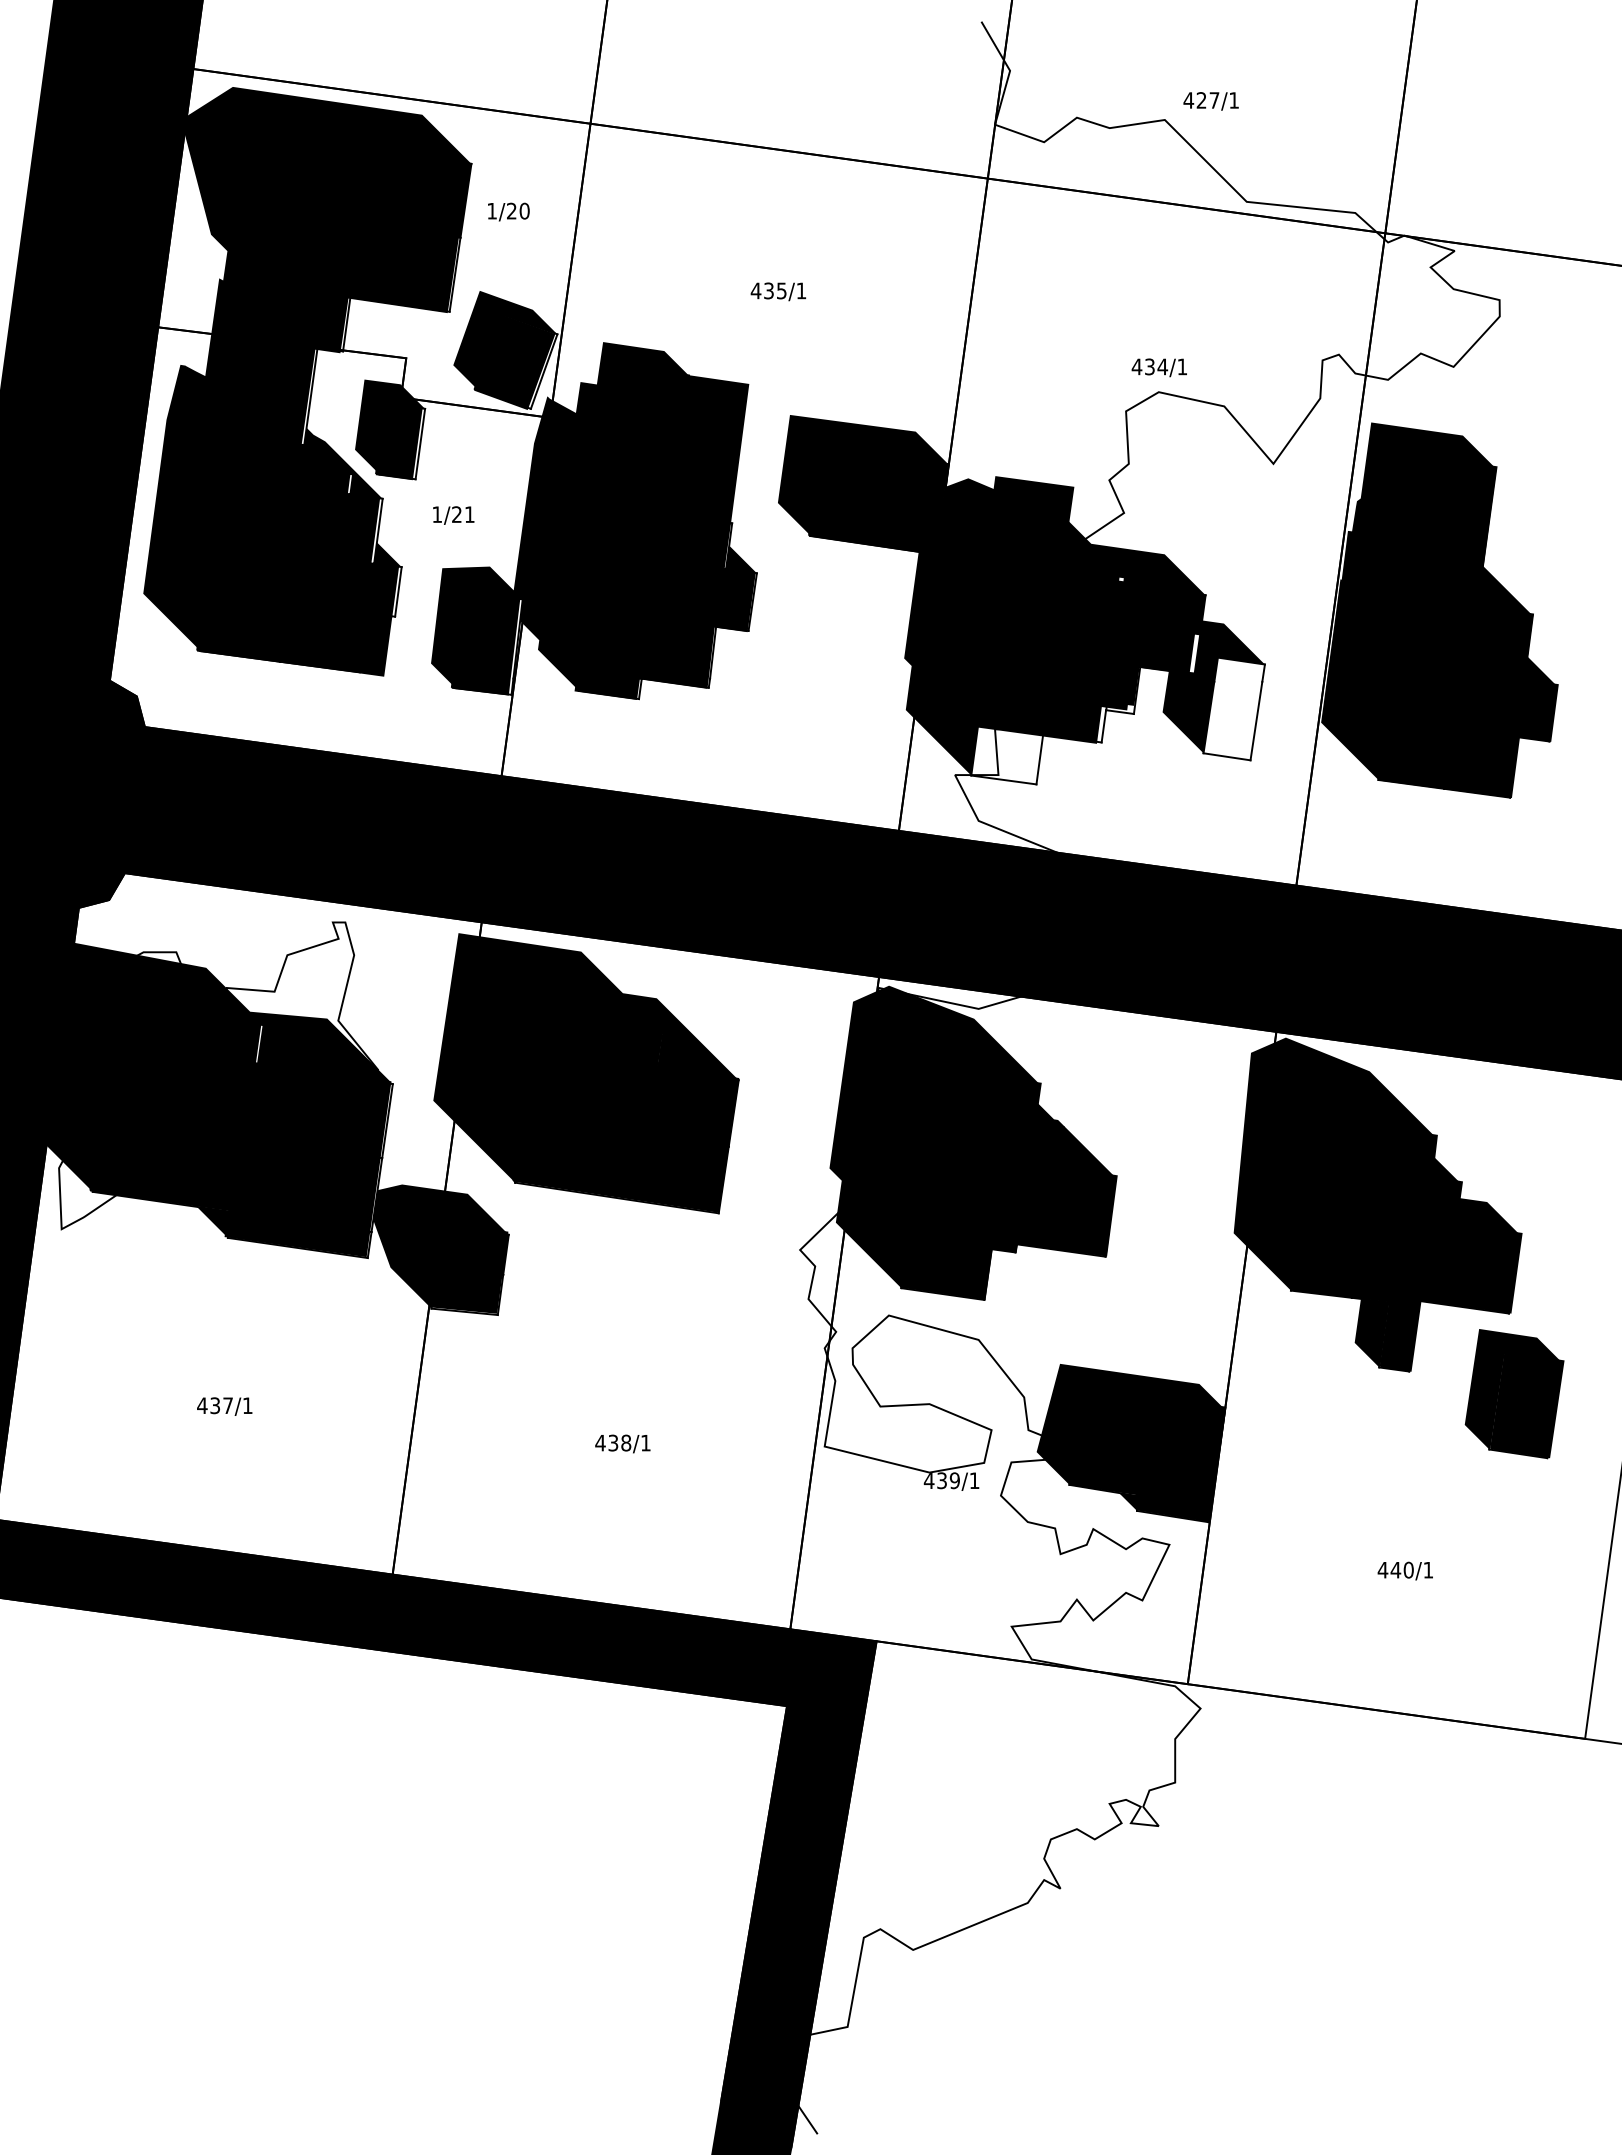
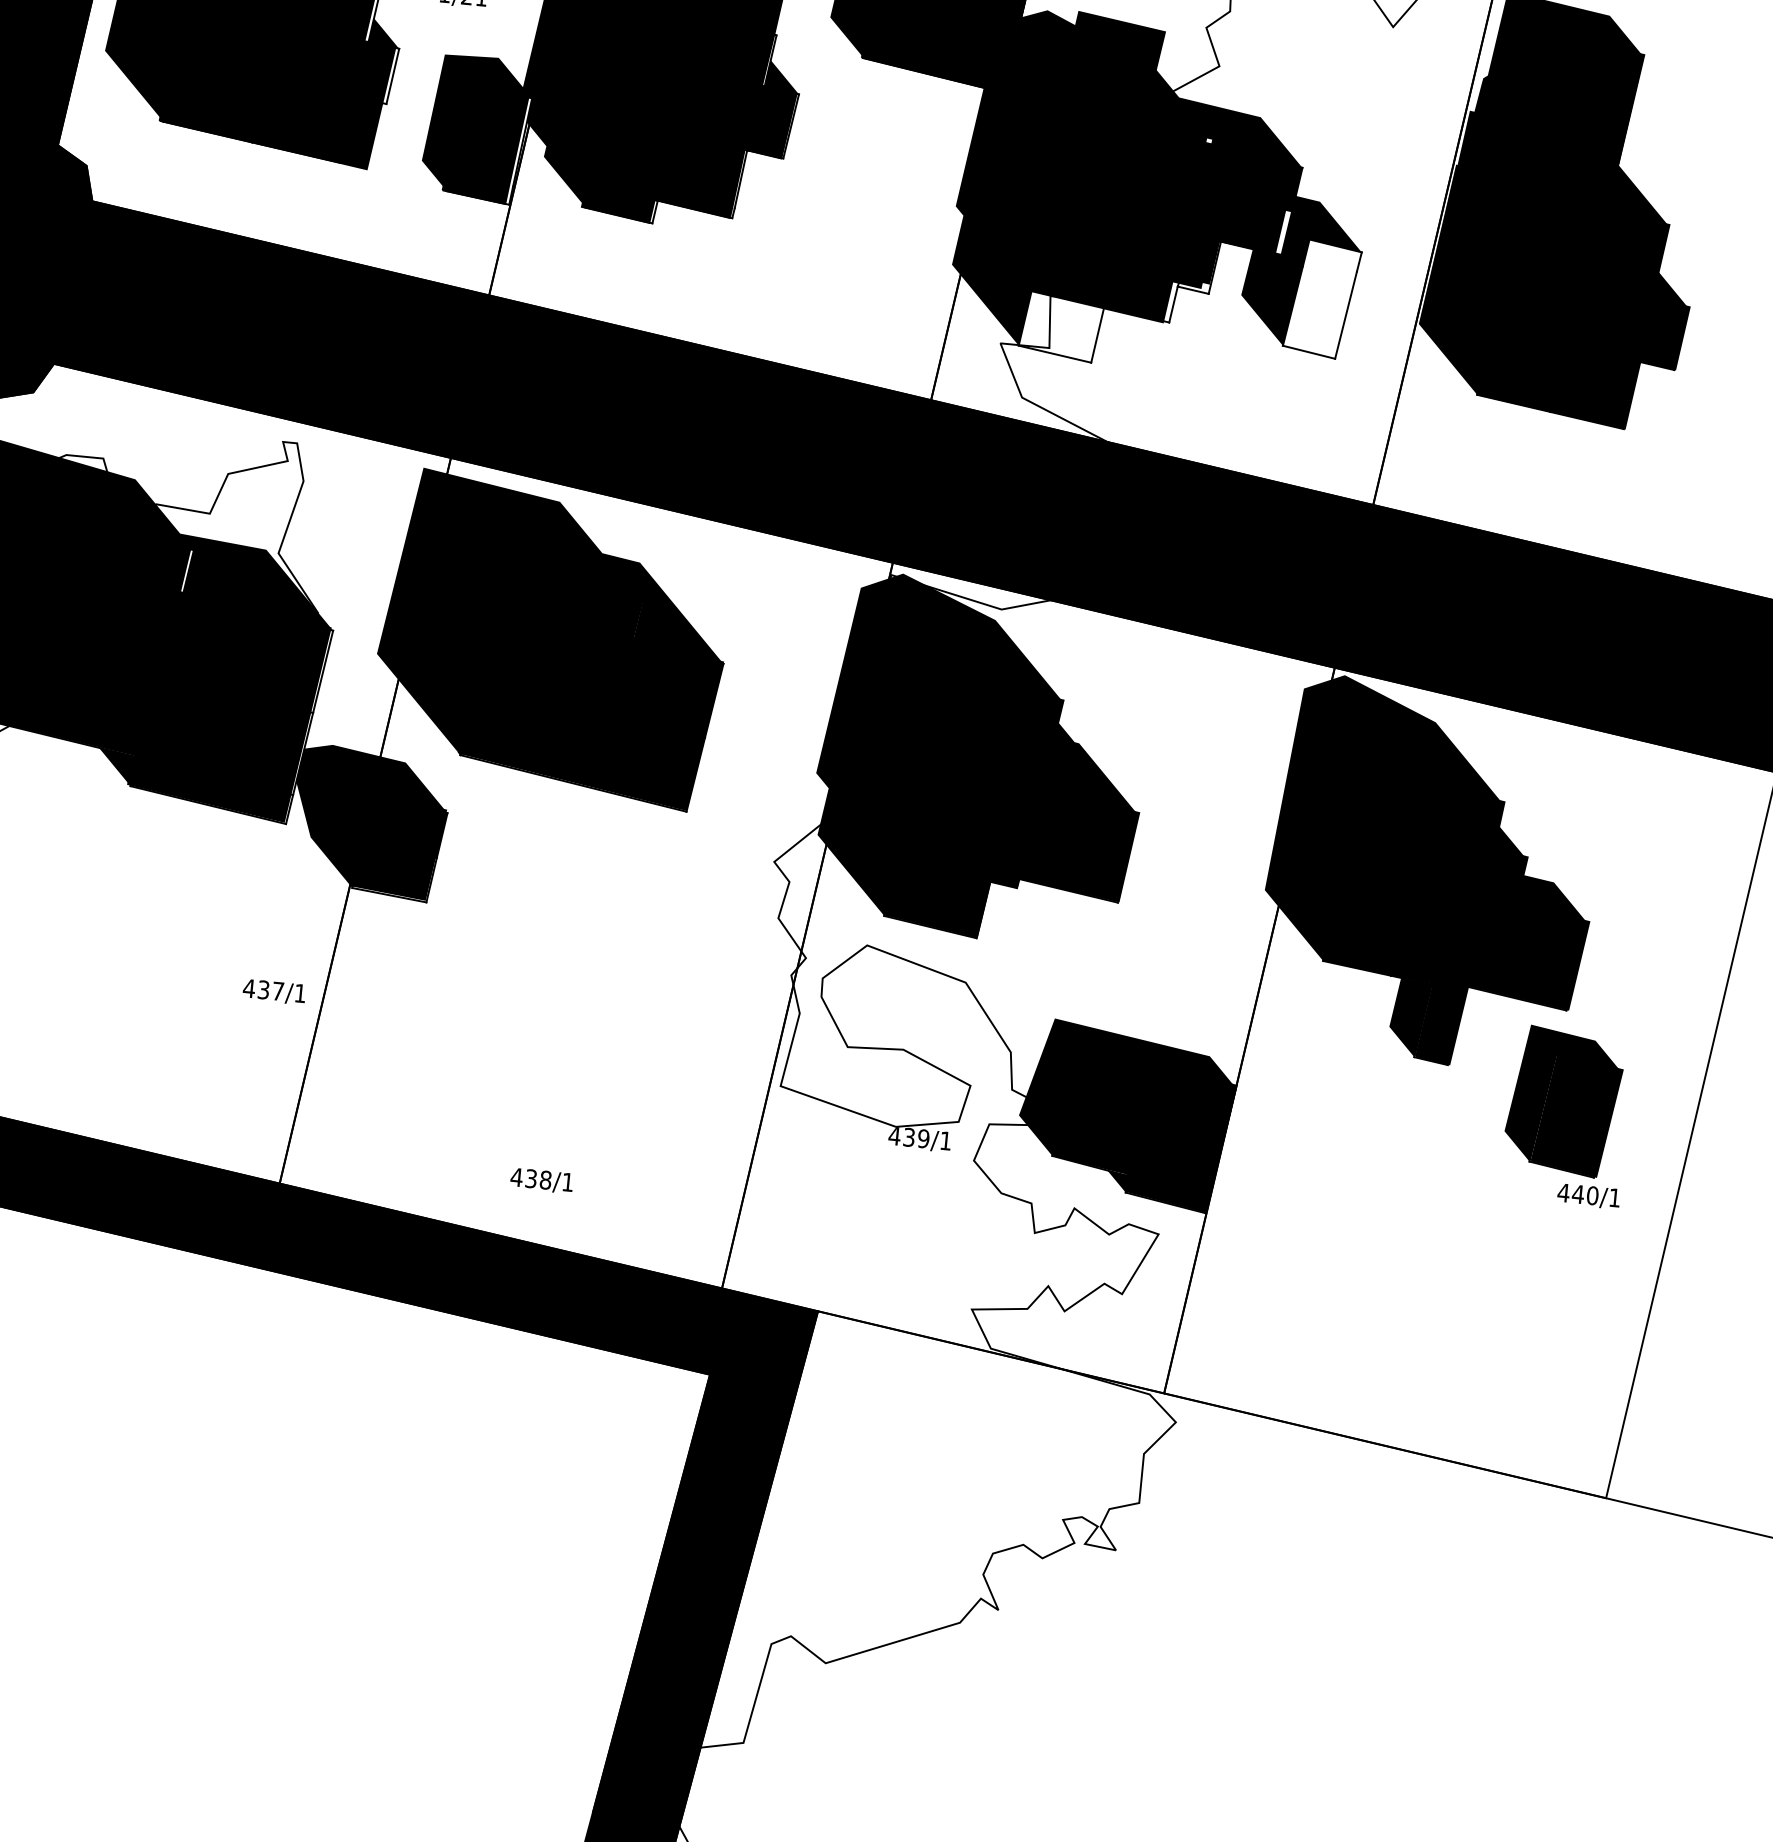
text: (224, 1406) -> (274, 991), moved
text: (622, 1443) -> (541, 1180), moved
text: (1404, 1570) -> (1587, 1195), moved

